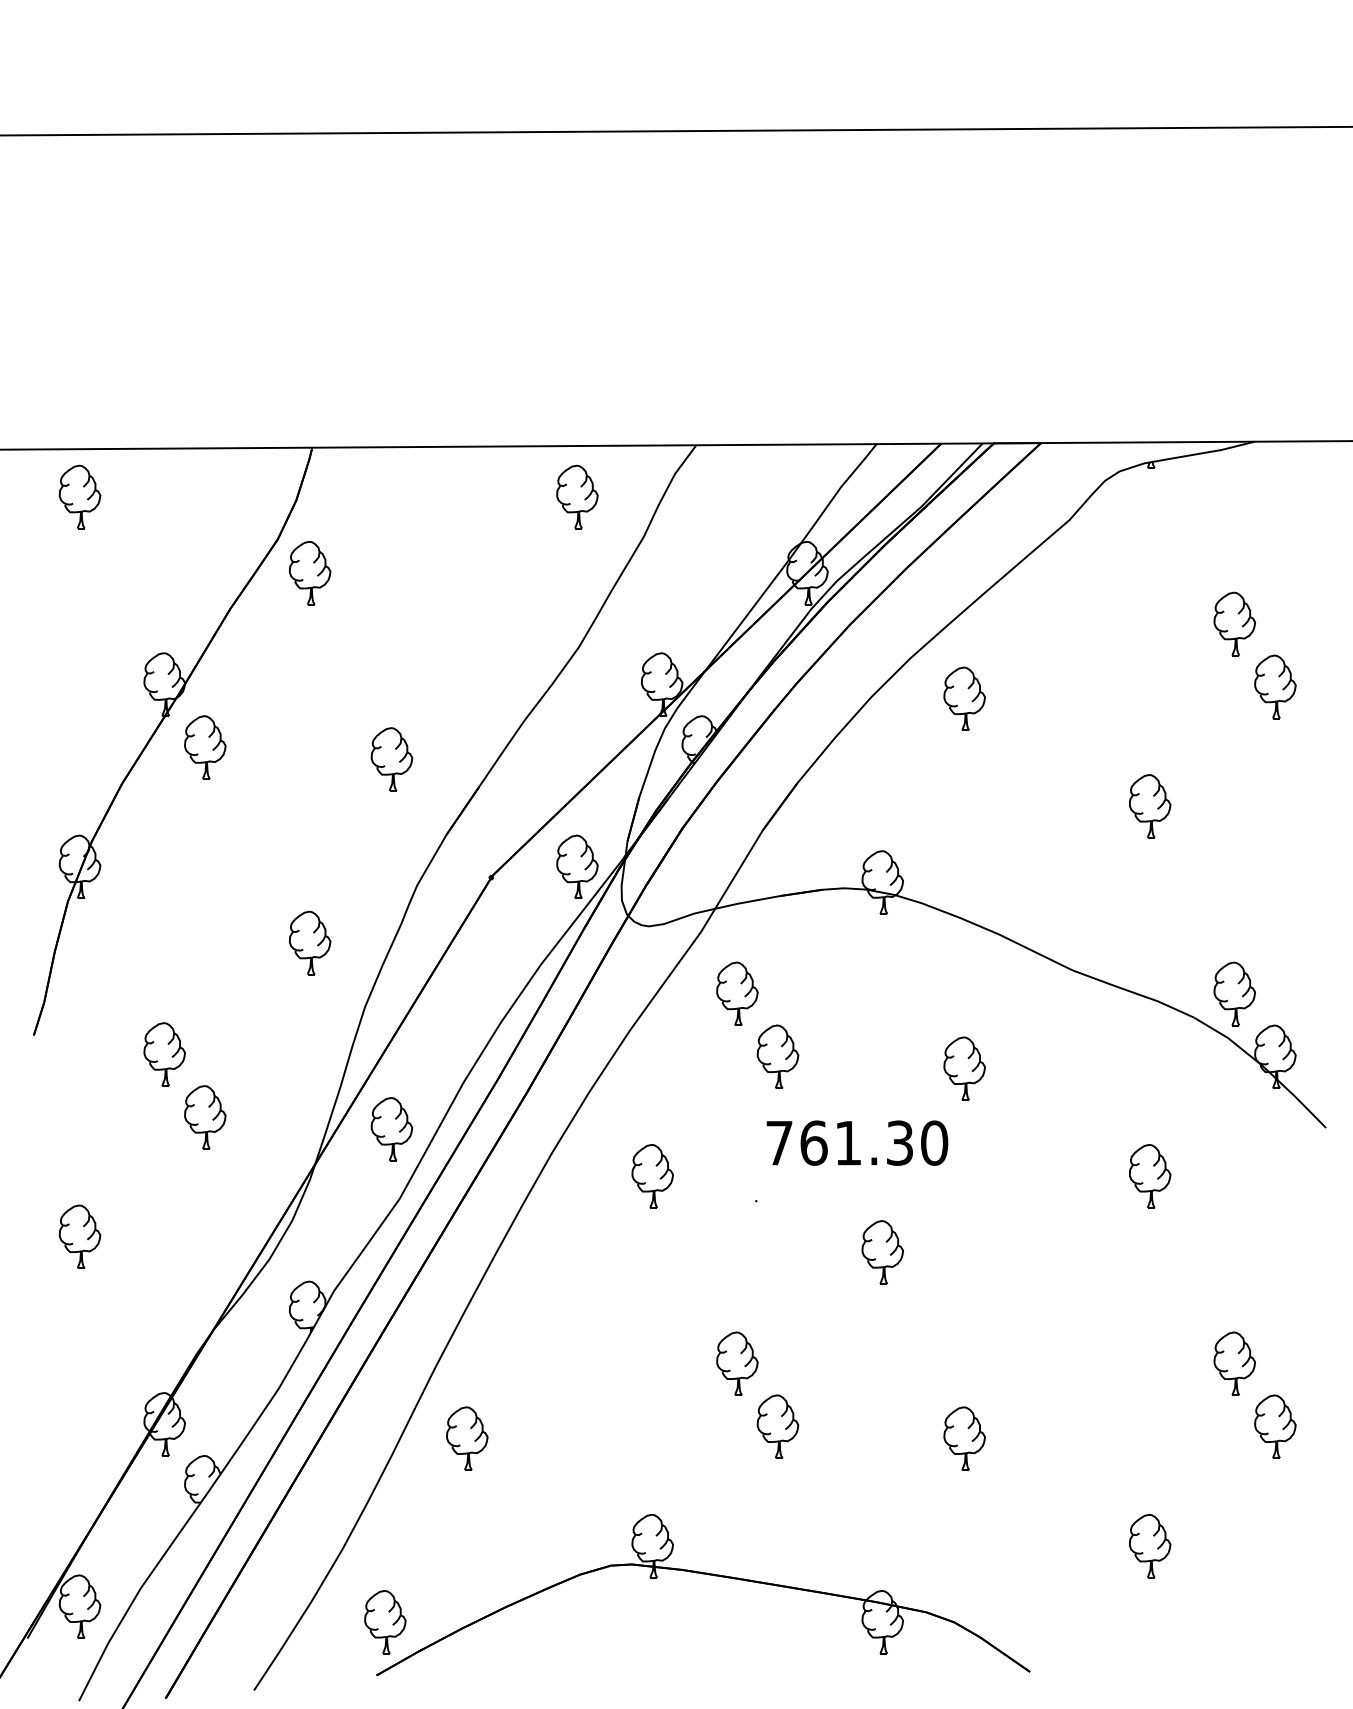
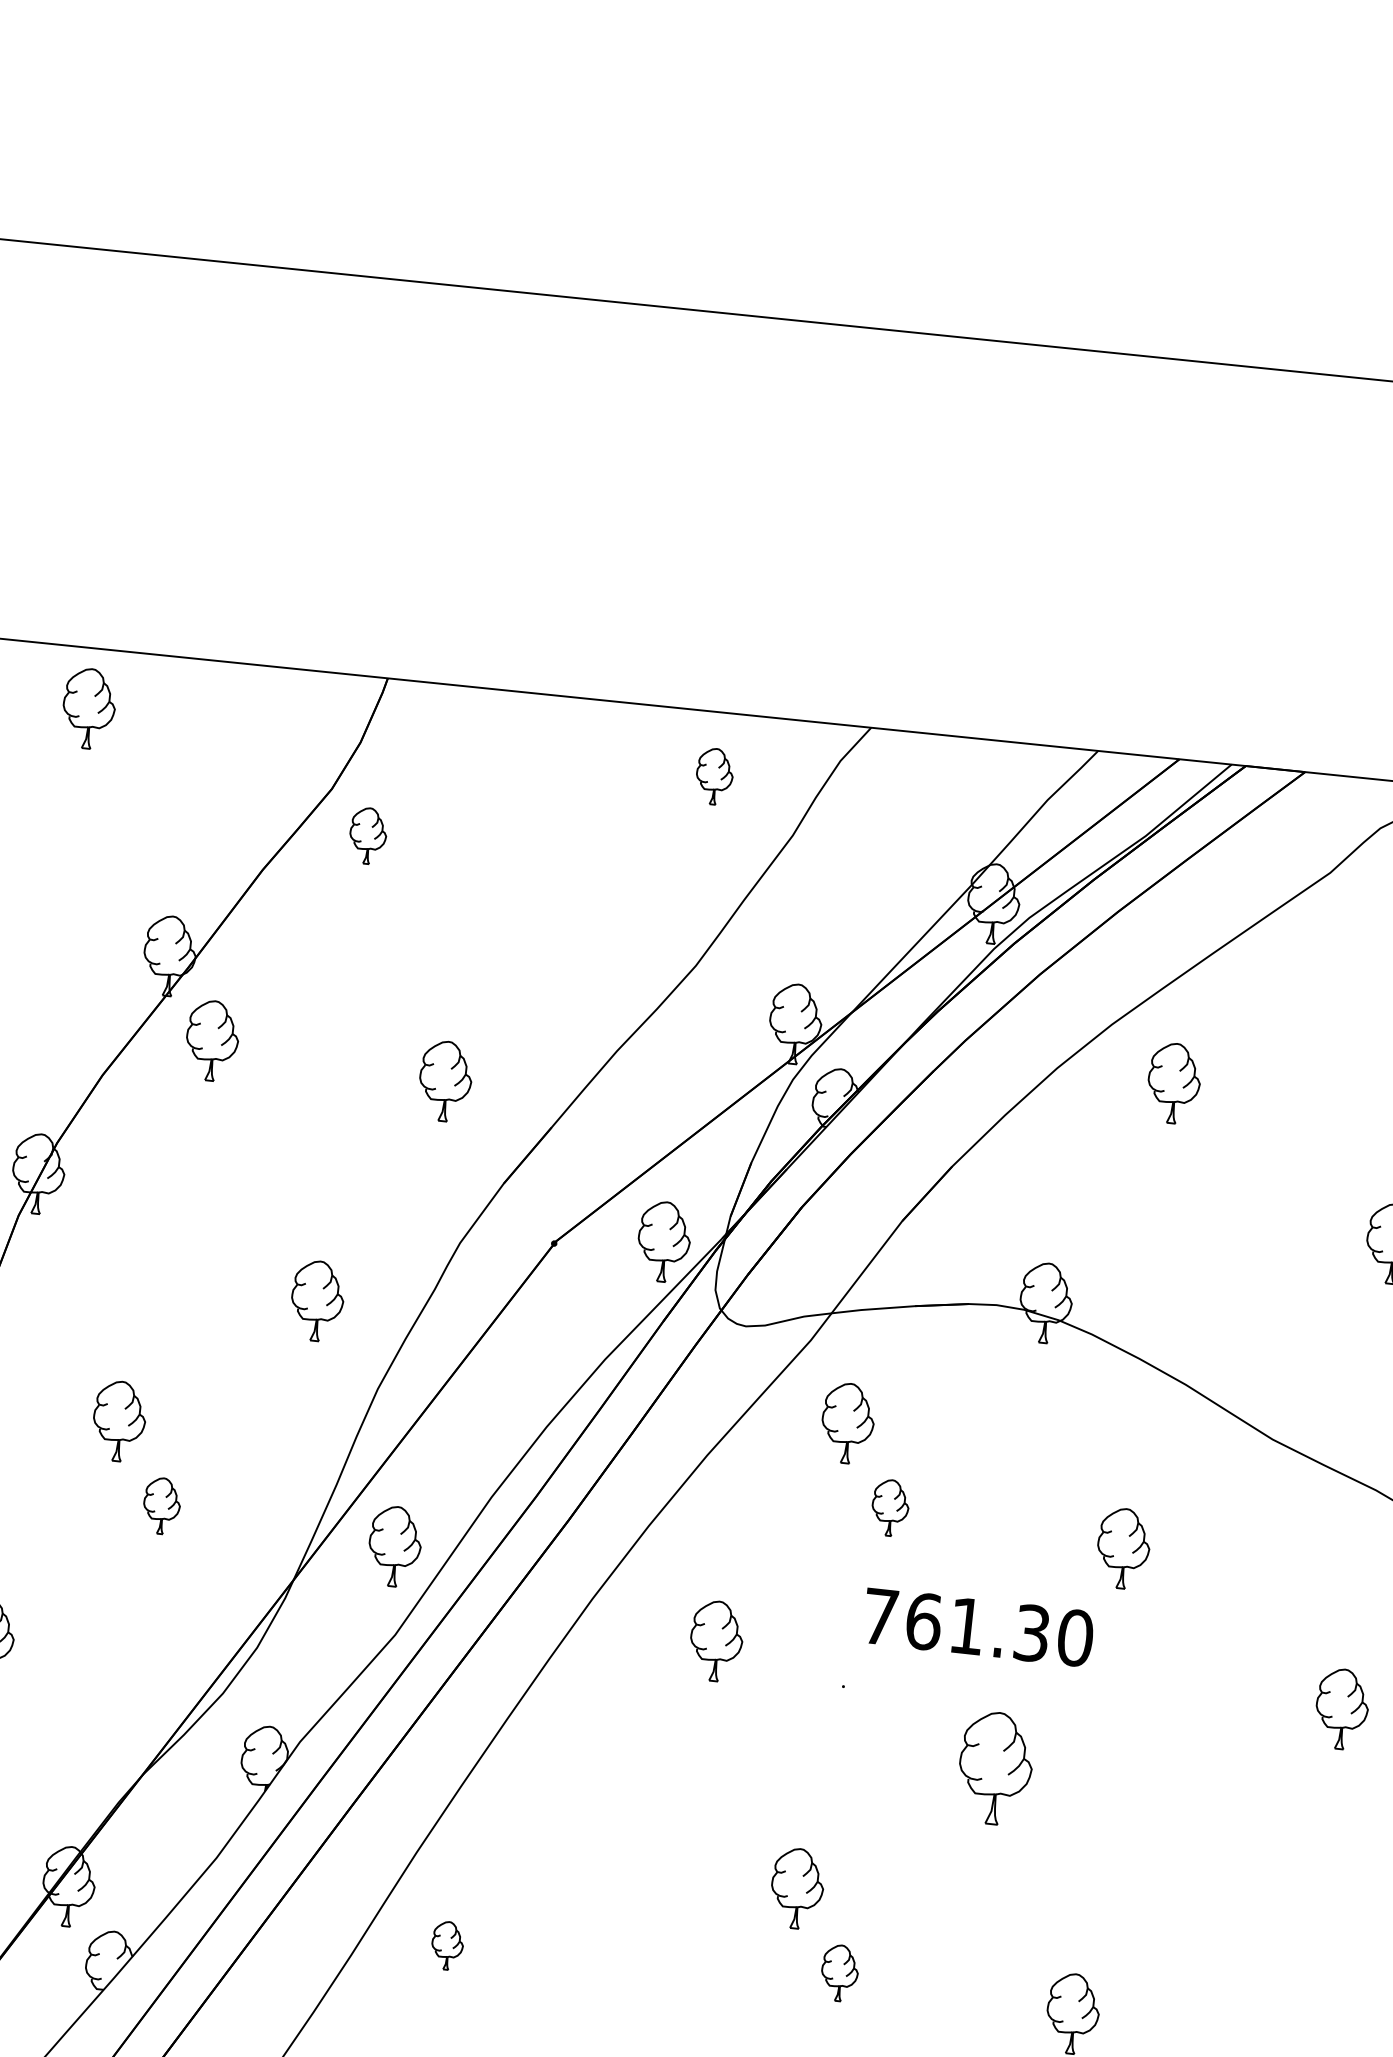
part: (577, 496) -> (714, 775), size x0.7
part: (310, 573) -> (368, 836), size x0.7
part: (777, 1056) -> (889, 1507), size x0.7
part: (205, 1117) -> (162, 1506), size x0.7
part: (882, 1252) -> (995, 1768), size x1.4
part: (777, 1426) -> (839, 1972), size x0.7
part: (467, 1438) -> (447, 1945), size x0.6

